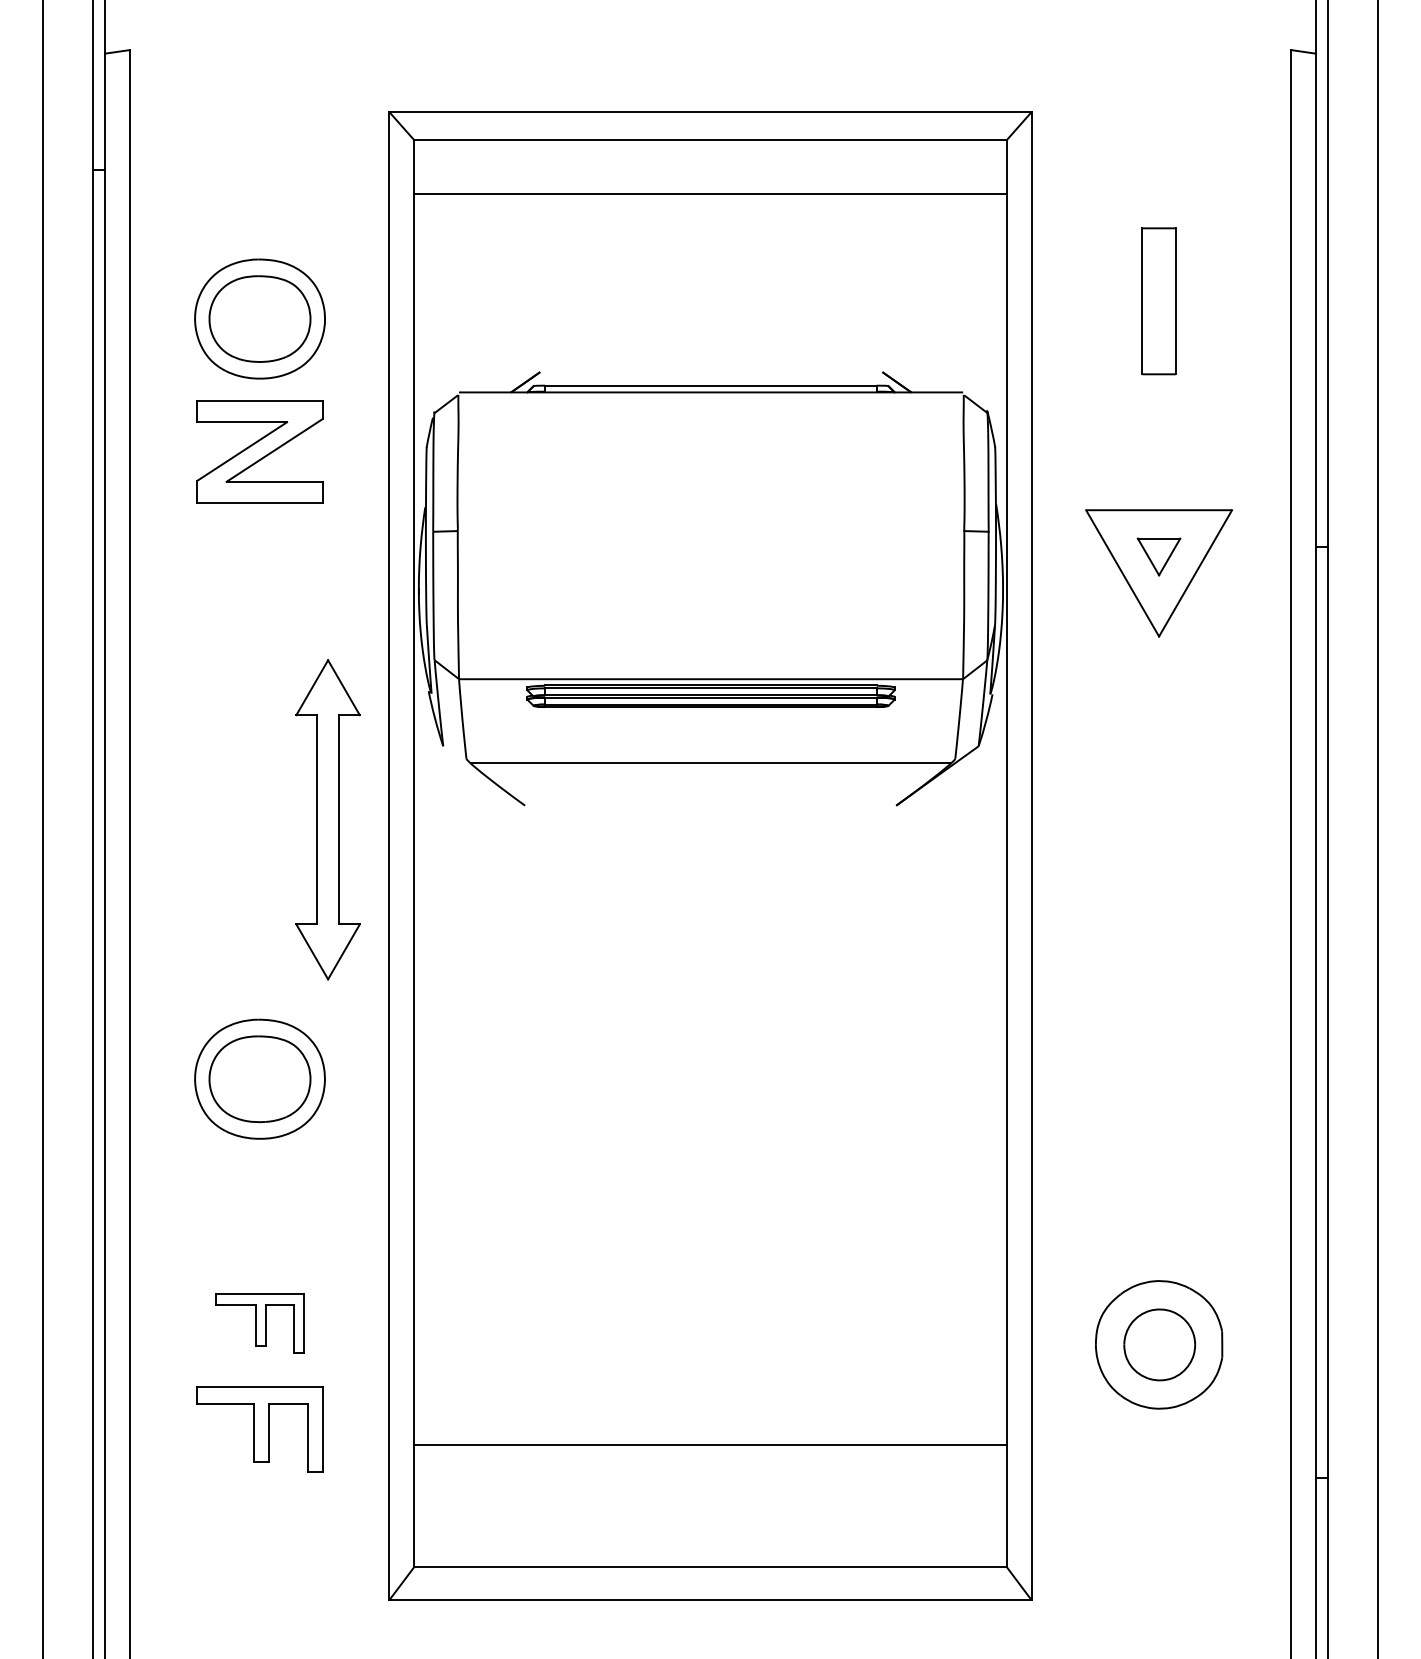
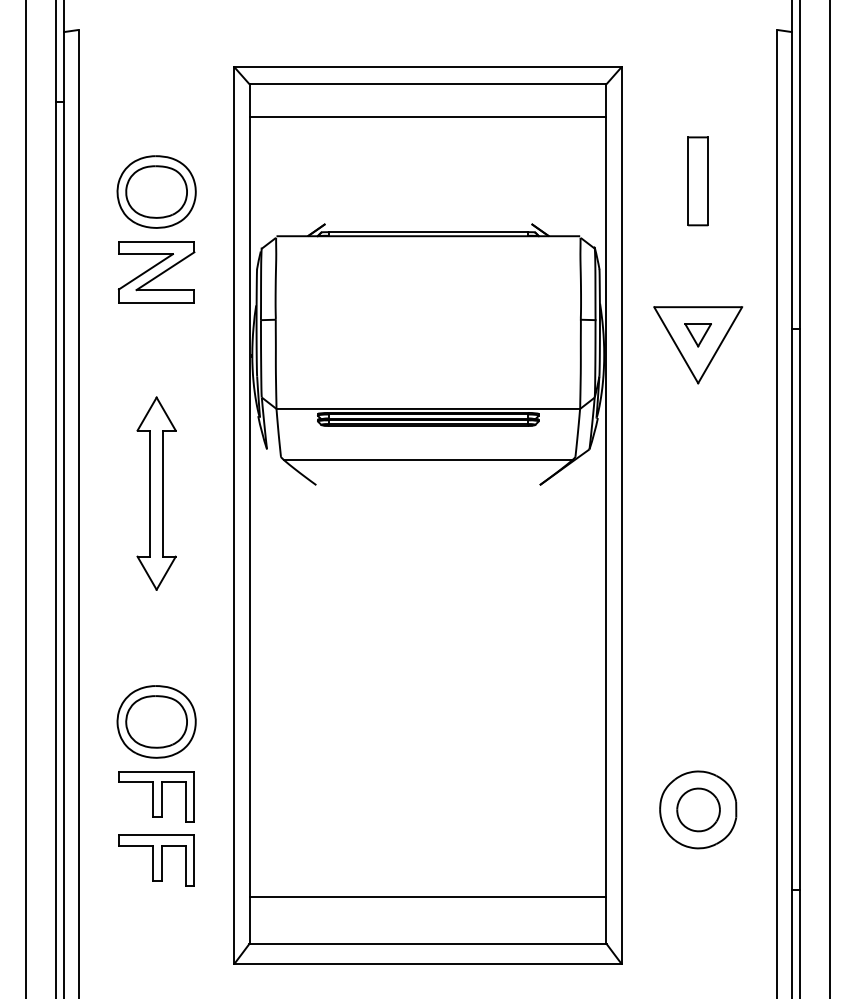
part: (327, 819) -> (156, 493), moved
part: (259, 1078) -> (156, 721), moved
part: (259, 1322) -> (156, 796), size x1.43
line: (709, 1445) -> (427, 897), moved

